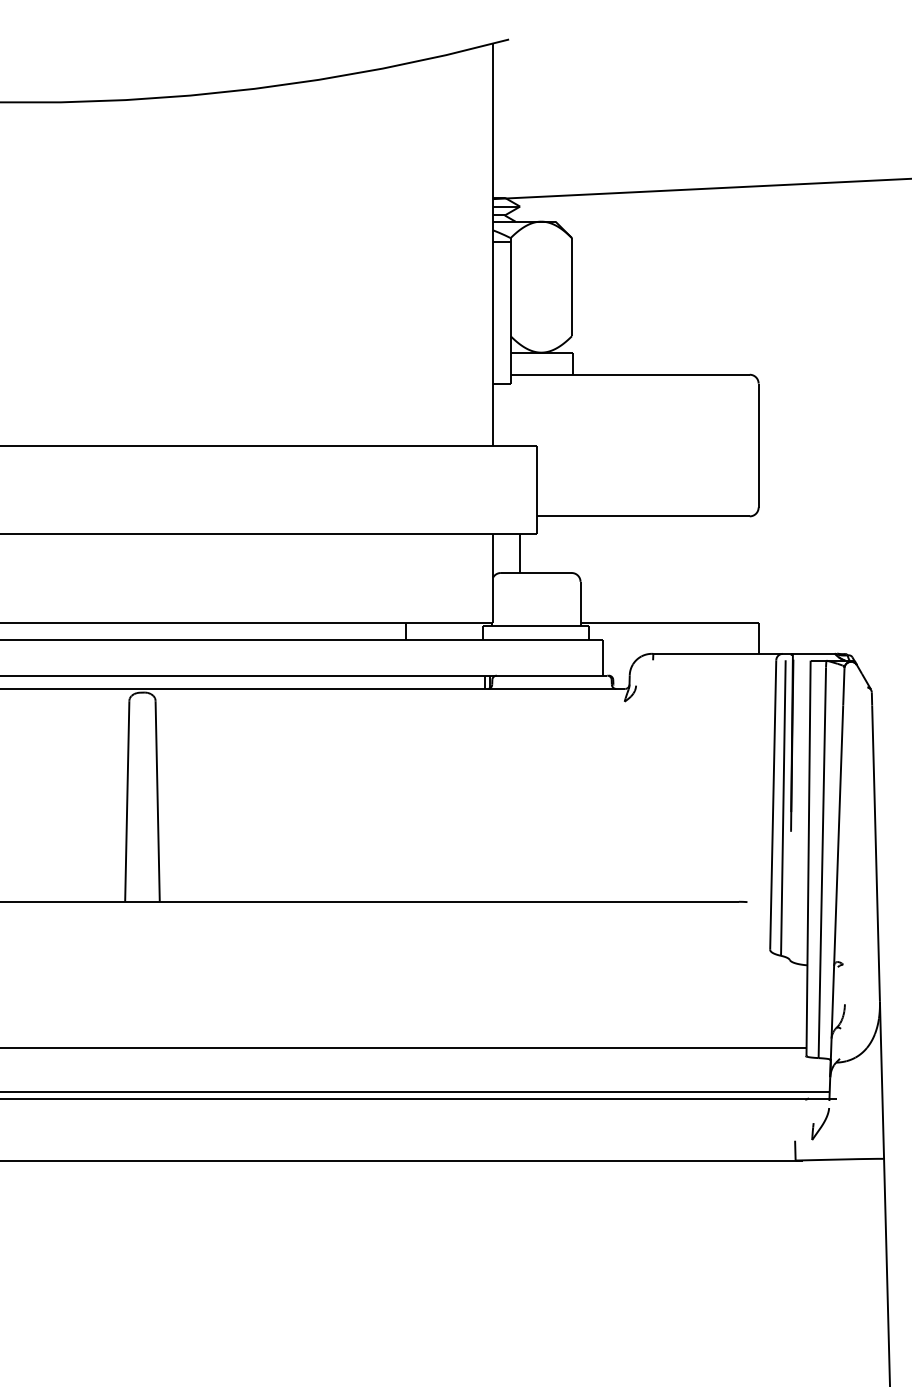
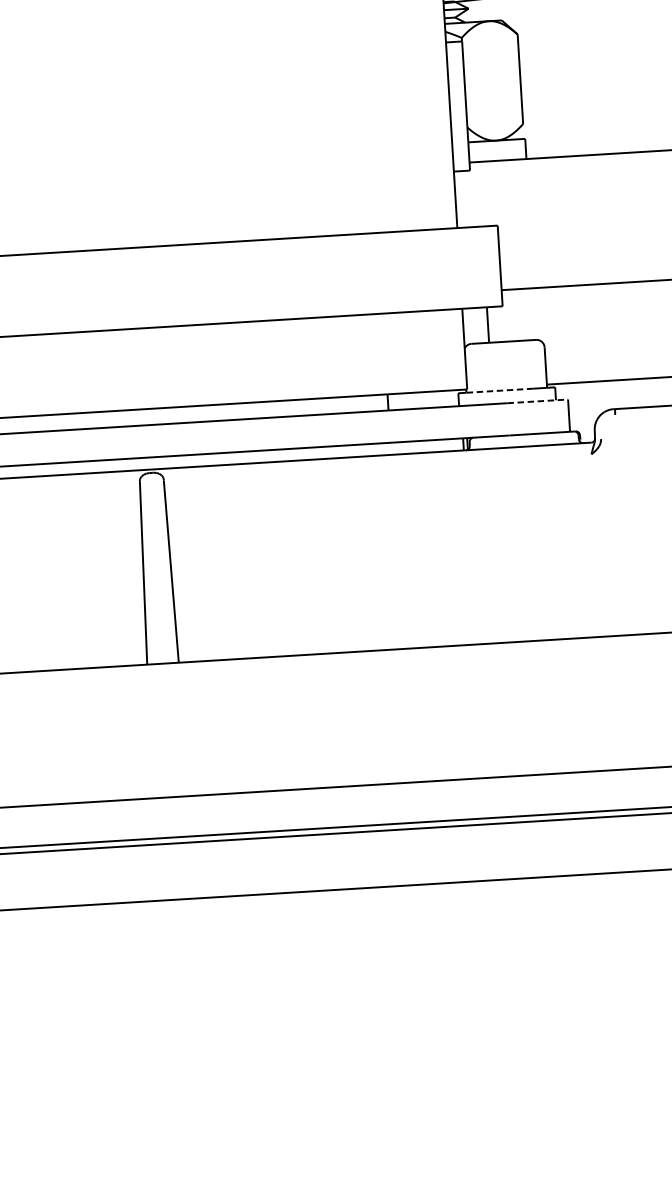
line: (528, 626) -> (499, 391), solid -> dashed
line: (569, 640) -> (537, 401), solid -> dashed

